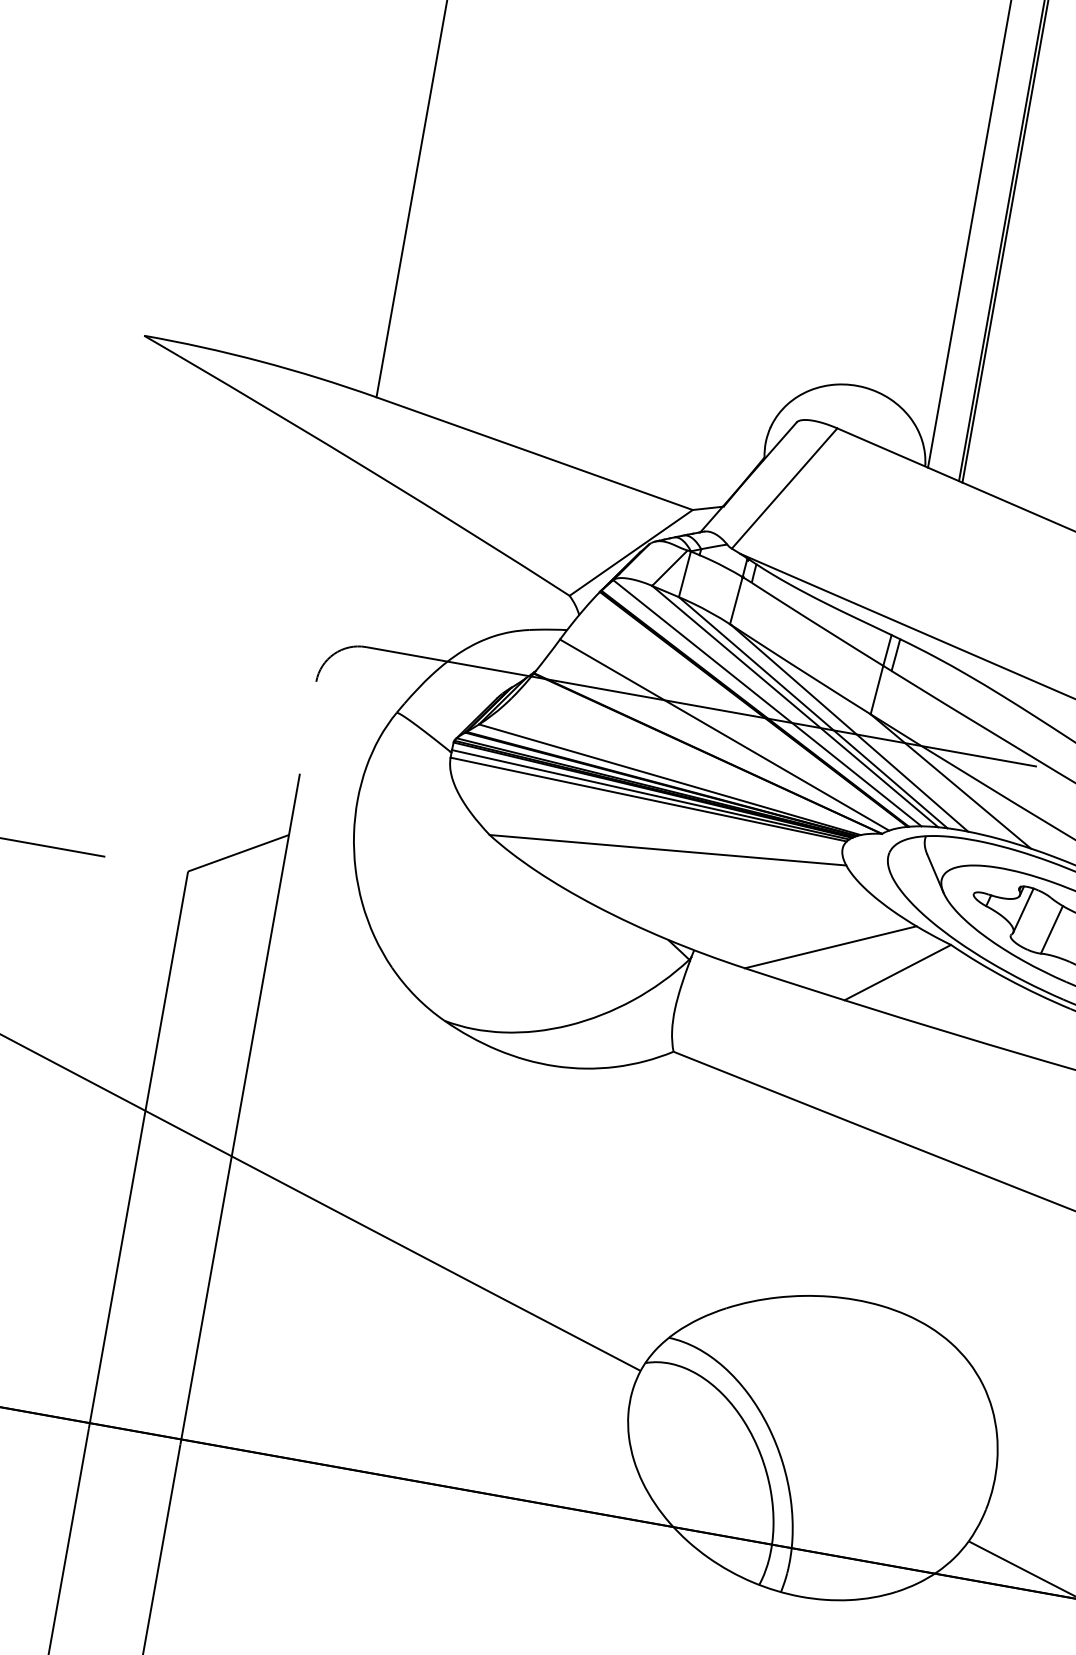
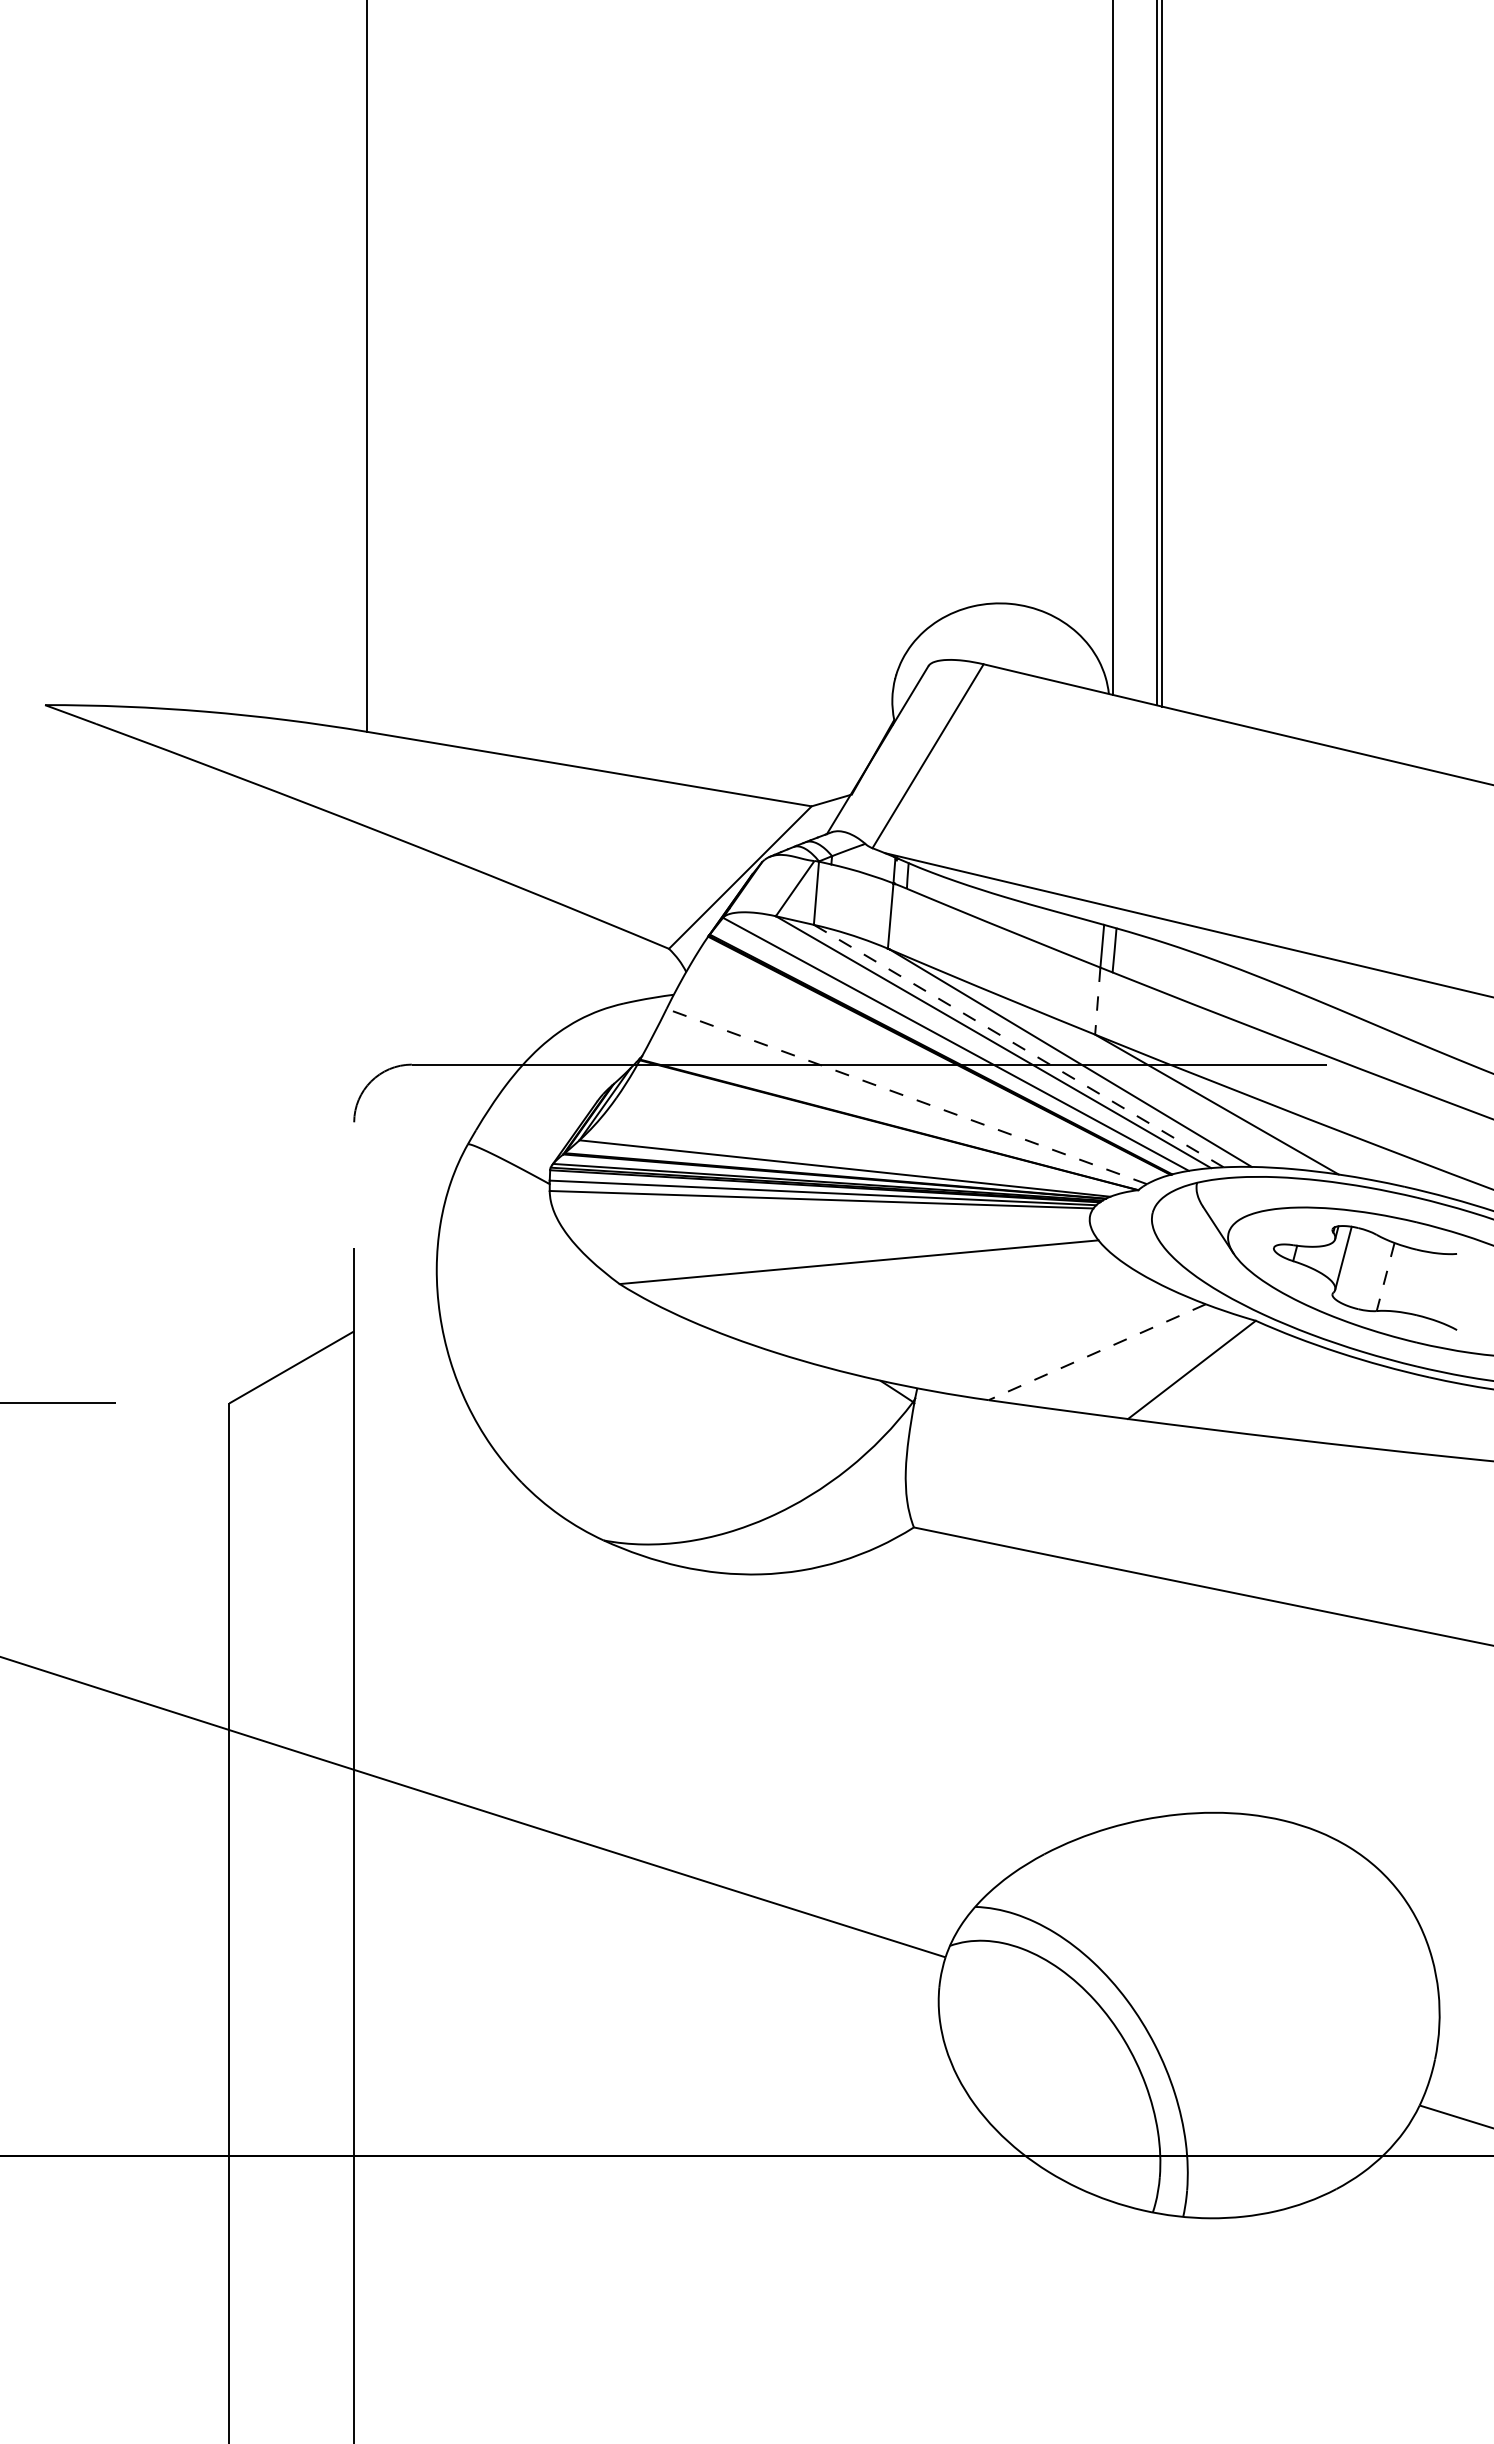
line: (876, 690) -> (1097, 1001), solid -> dashed
line: (813, 712) -> (1018, 1045), solid -> dashed
line: (724, 735) -> (906, 1096), solid -> dashed
line: (1051, 930) -> (1385, 1277), solid -> dashed
line: (830, 947) -> (1097, 1352), solid -> dashed

